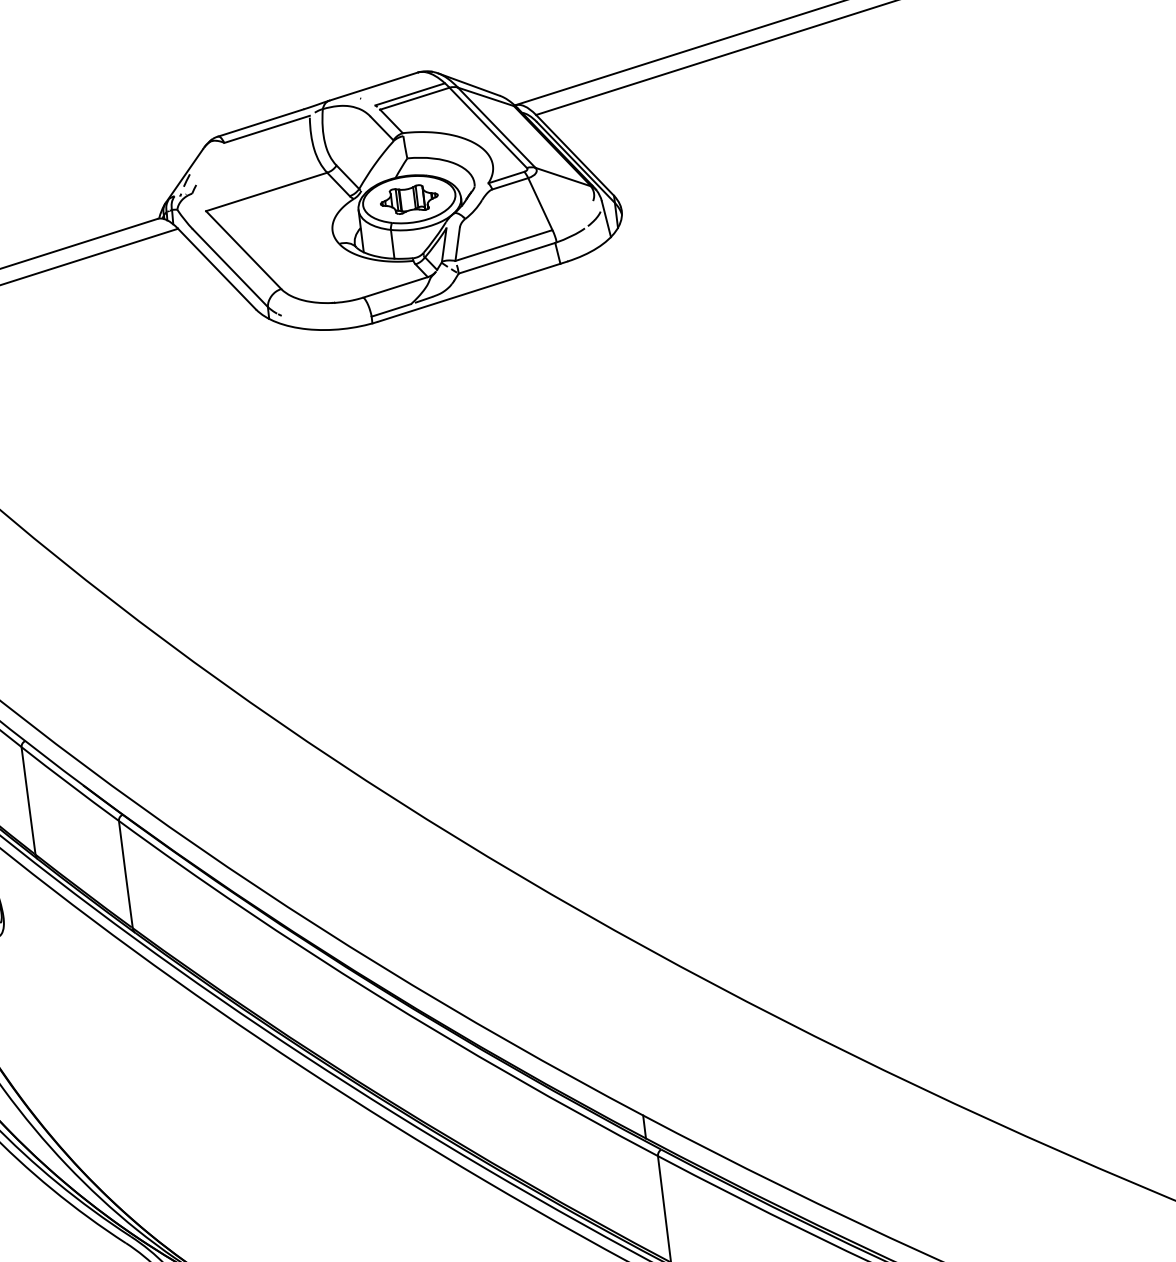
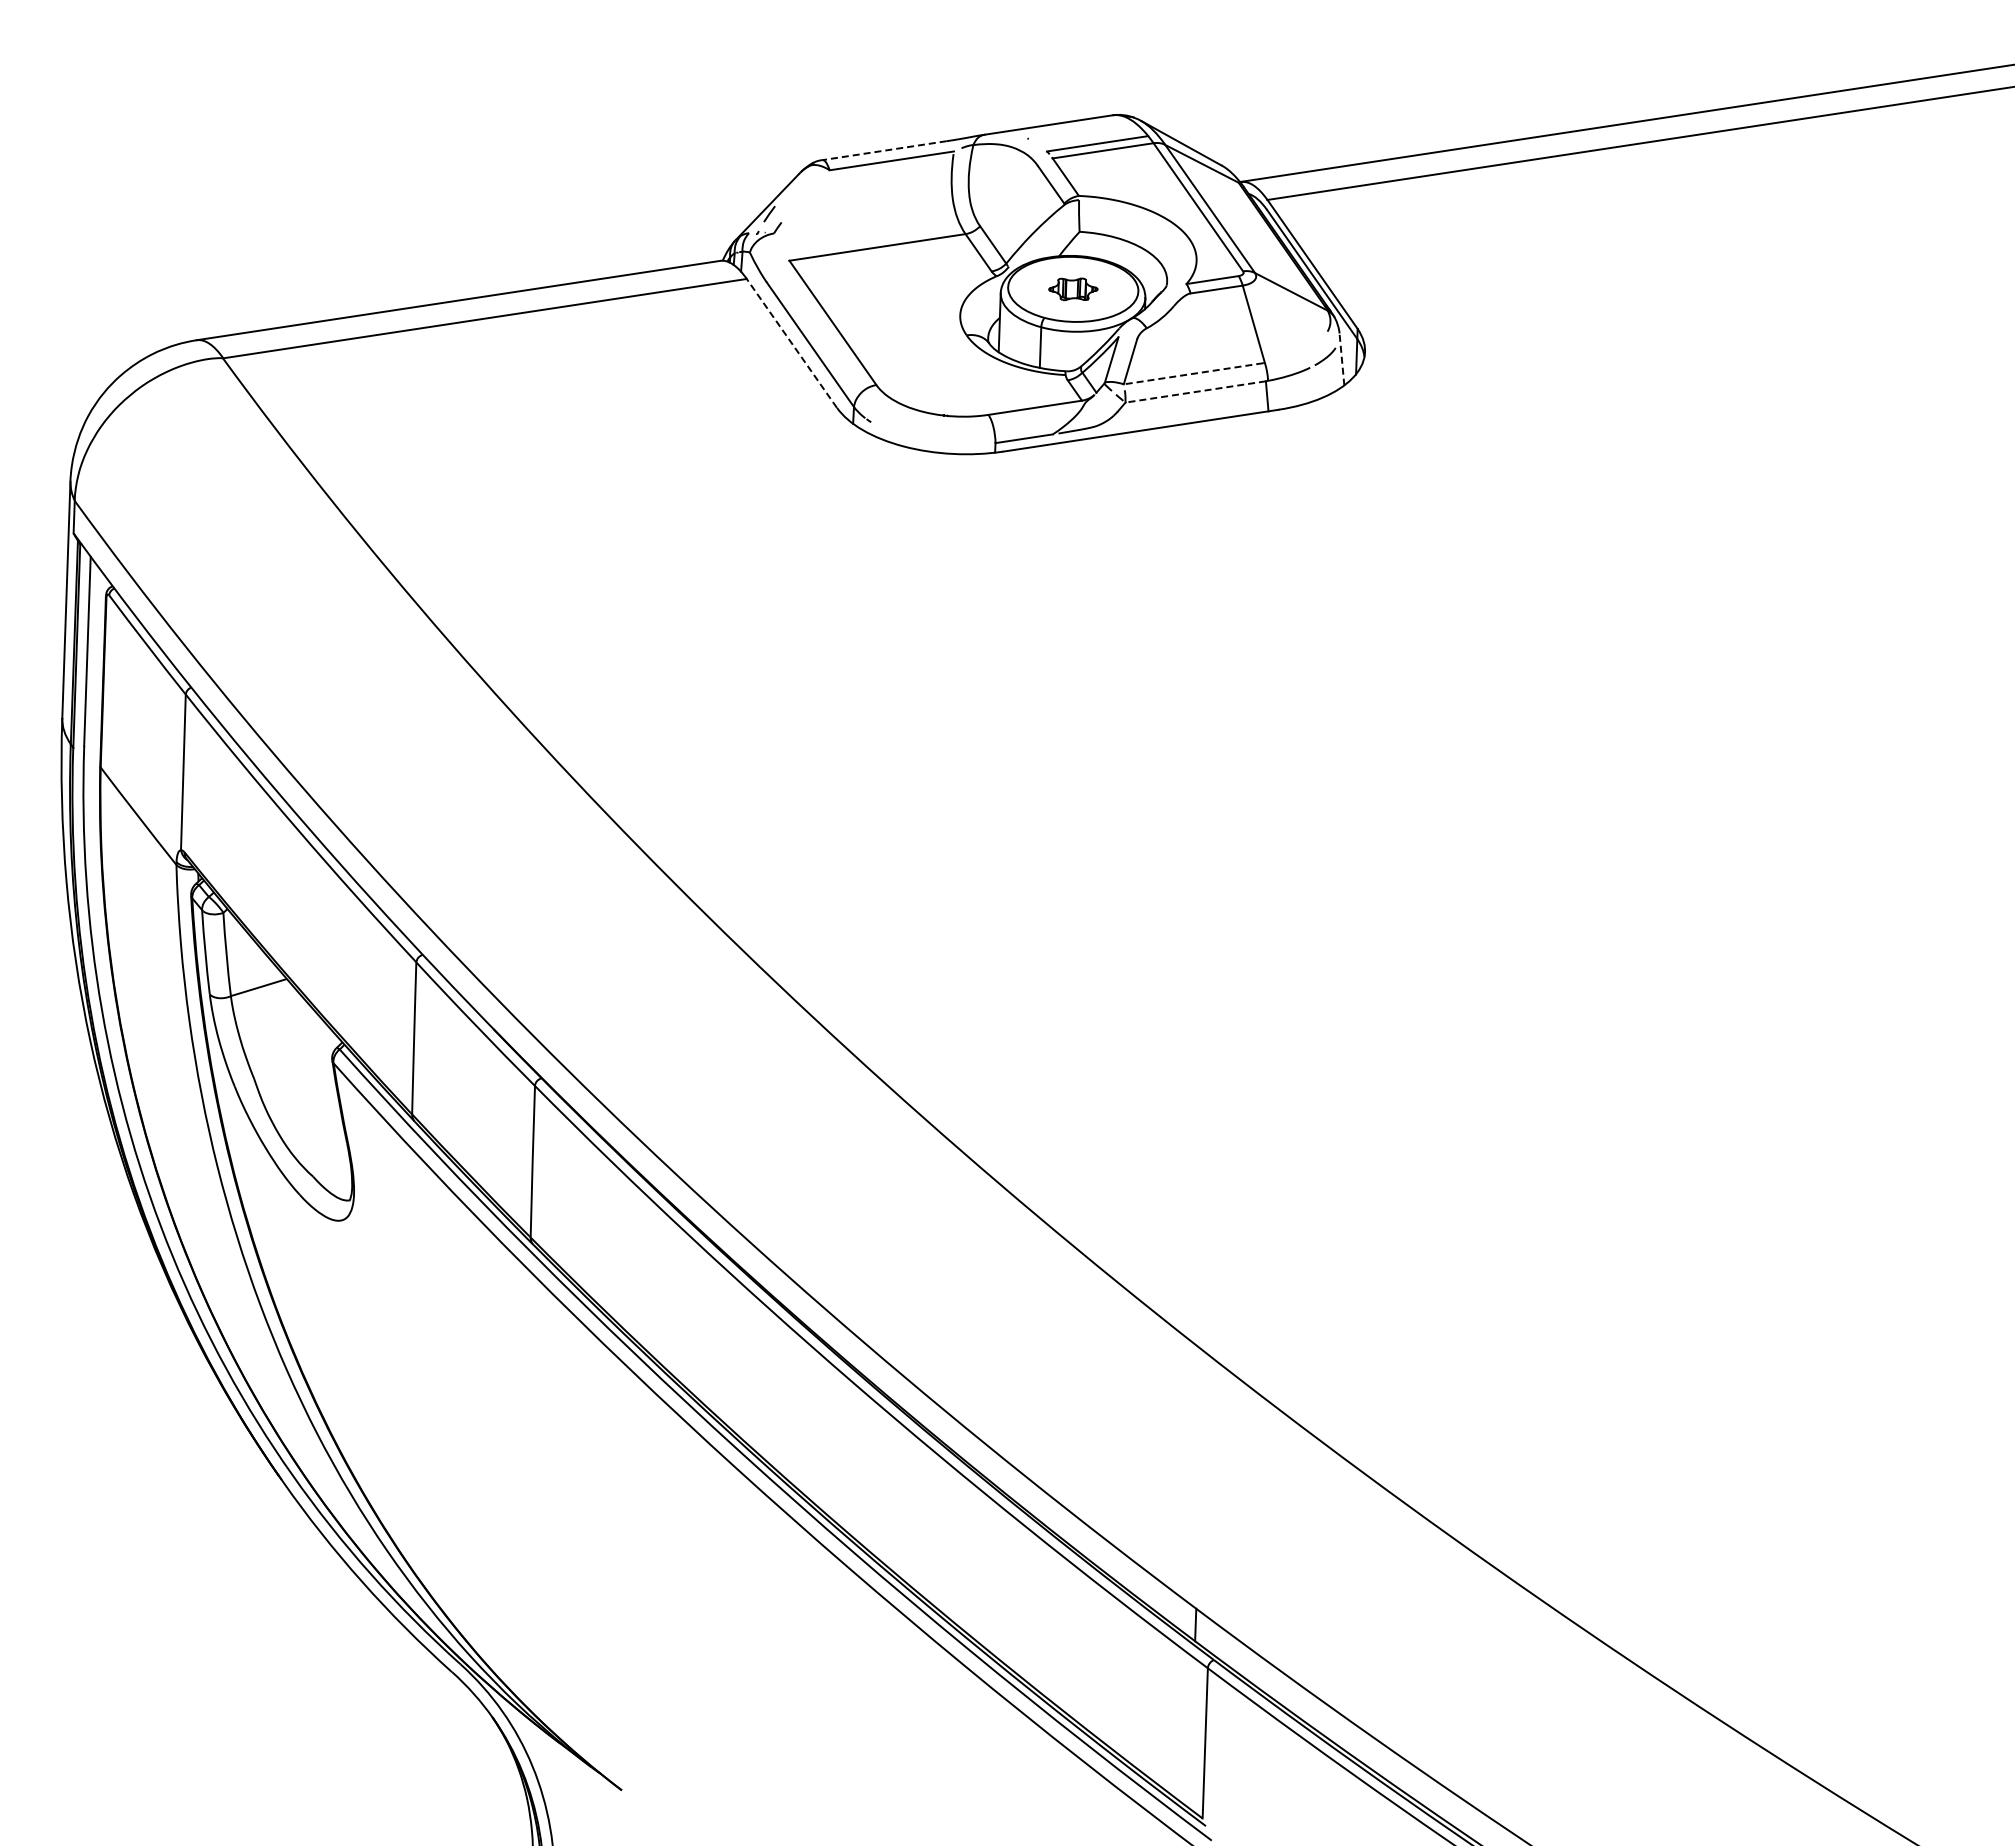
line: (260, 122) -> (884, 150), solid -> dashed
part: (409, 199) -> (1073, 289), size x0.6
line: (606, 219) -> (1341, 359), solid -> dashed
line: (502, 245) -> (1192, 373), solid -> dashed
line: (506, 257) -> (1195, 391), solid -> dashed
line: (216, 269) -> (791, 343), solid -> dashed

